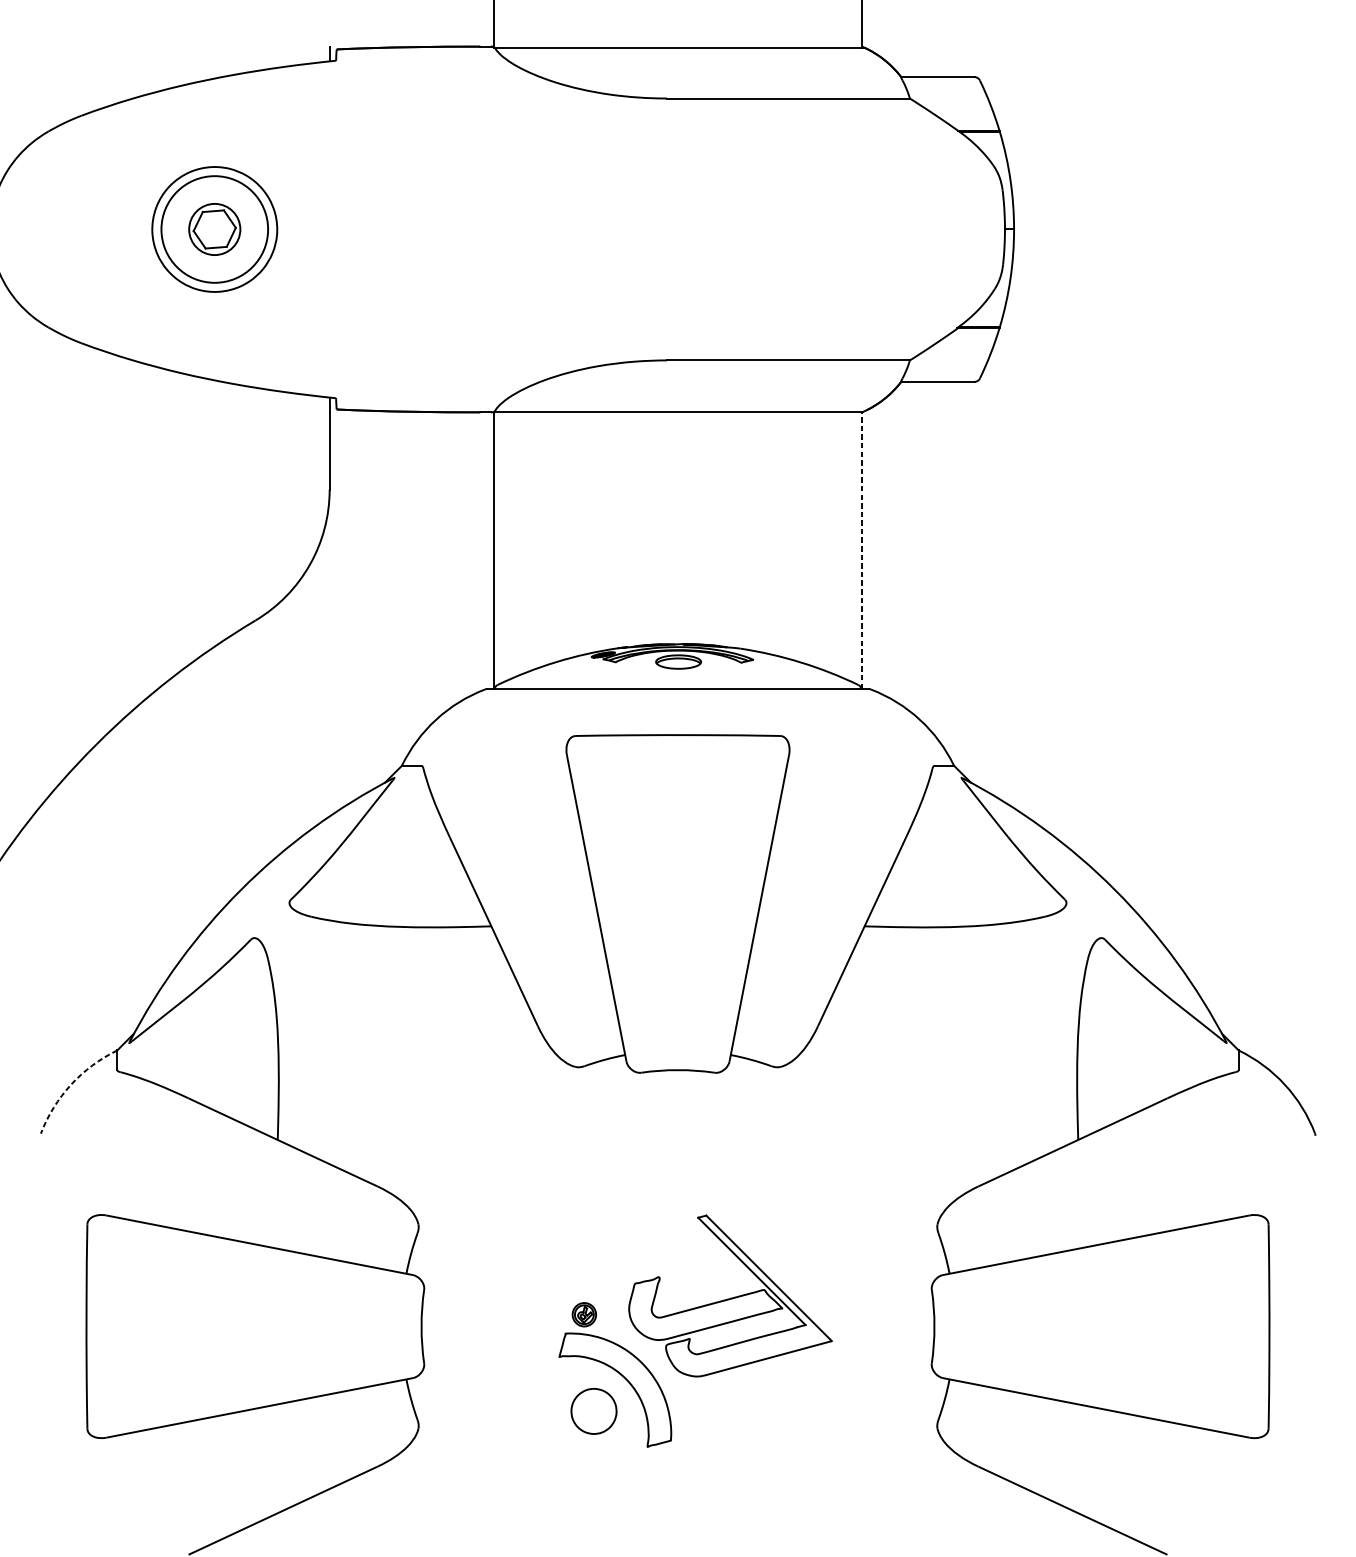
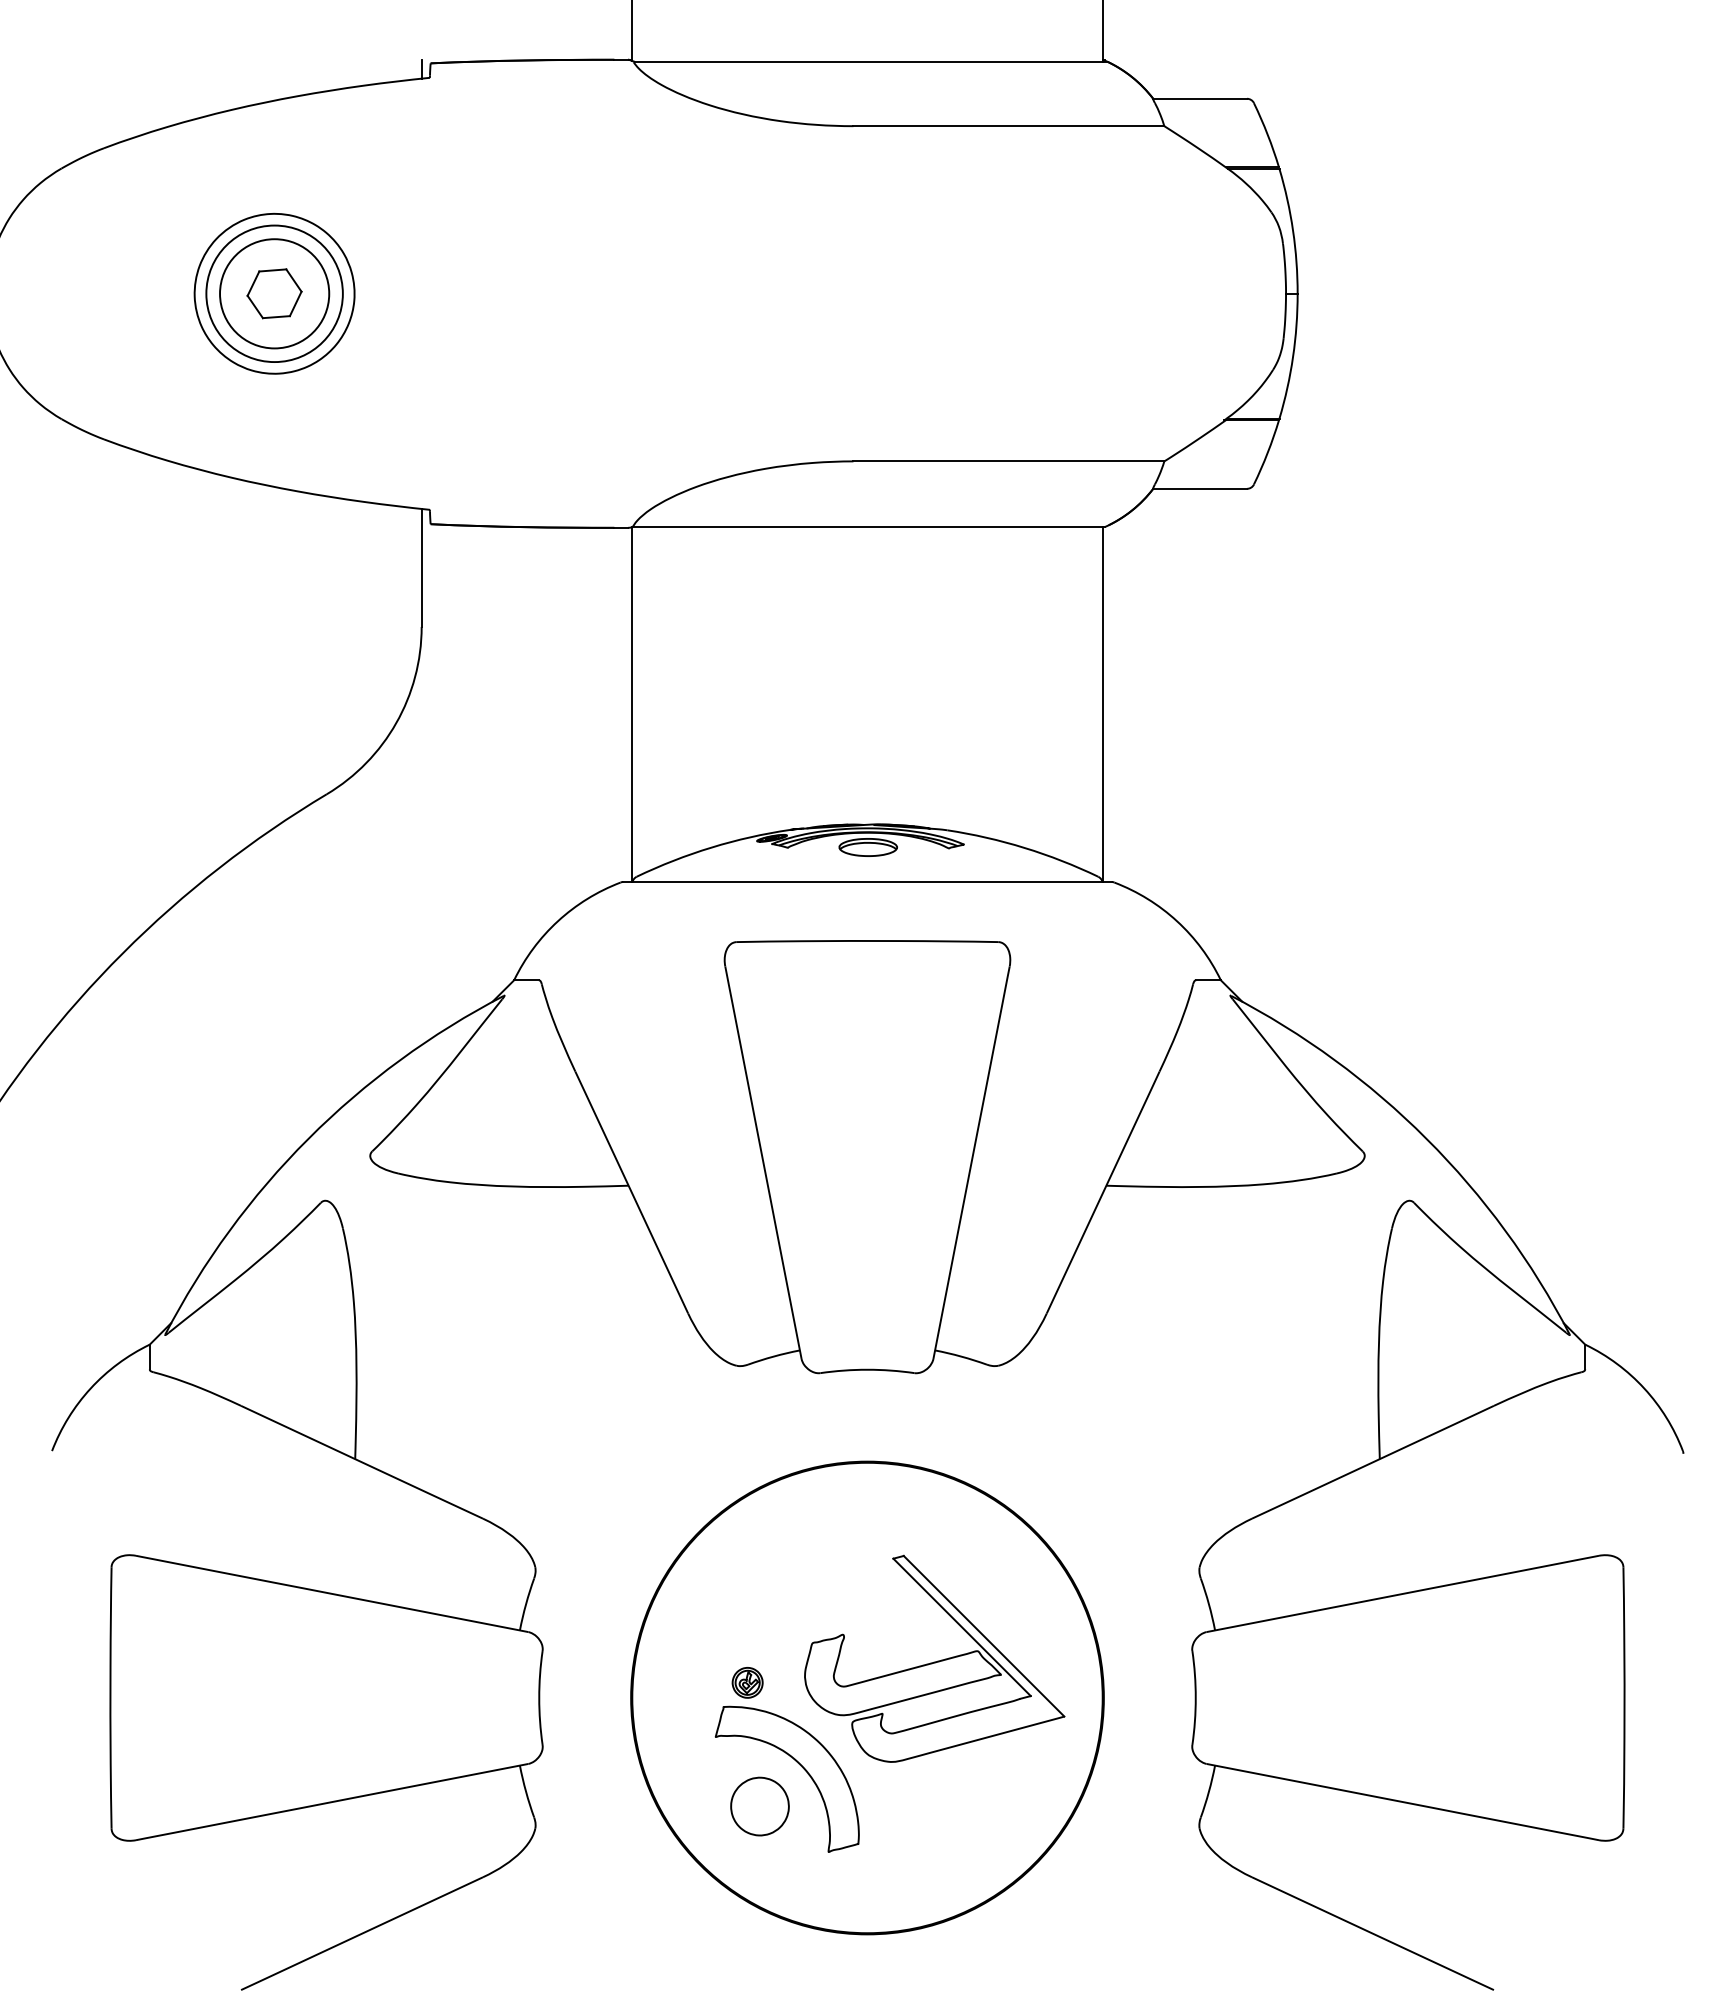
circle: (214, 229) -> (274, 293), size x1.67
line: (861, 550) -> (1102, 704), dashed -> solid
arc: (70, 1084) -> (90, 1388), dashed -> solid
part: (678, 1326) -> (867, 1697), added

